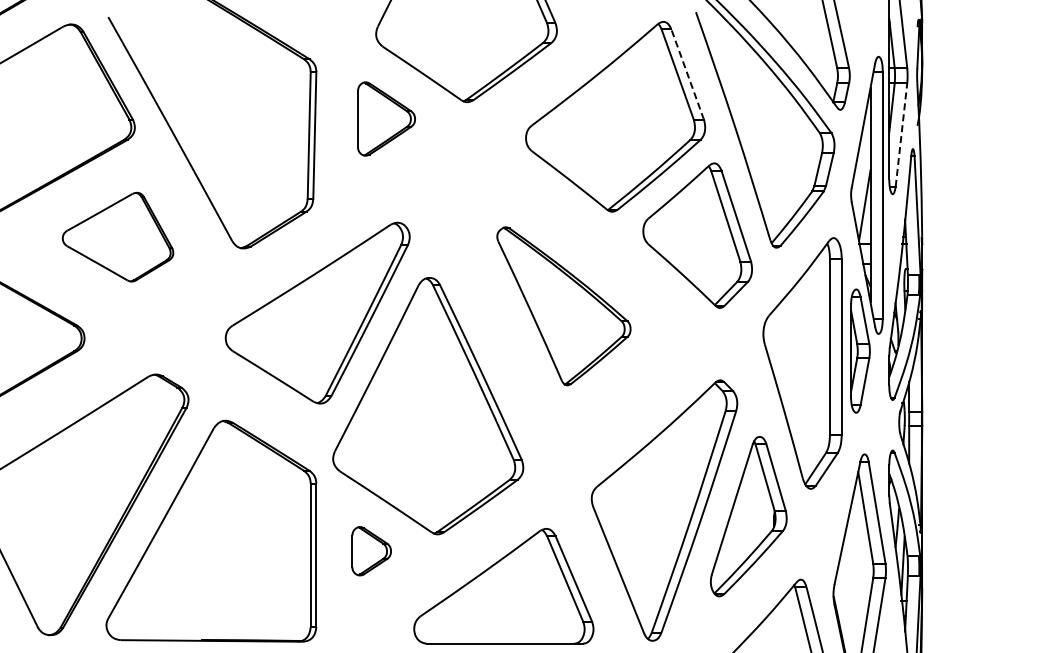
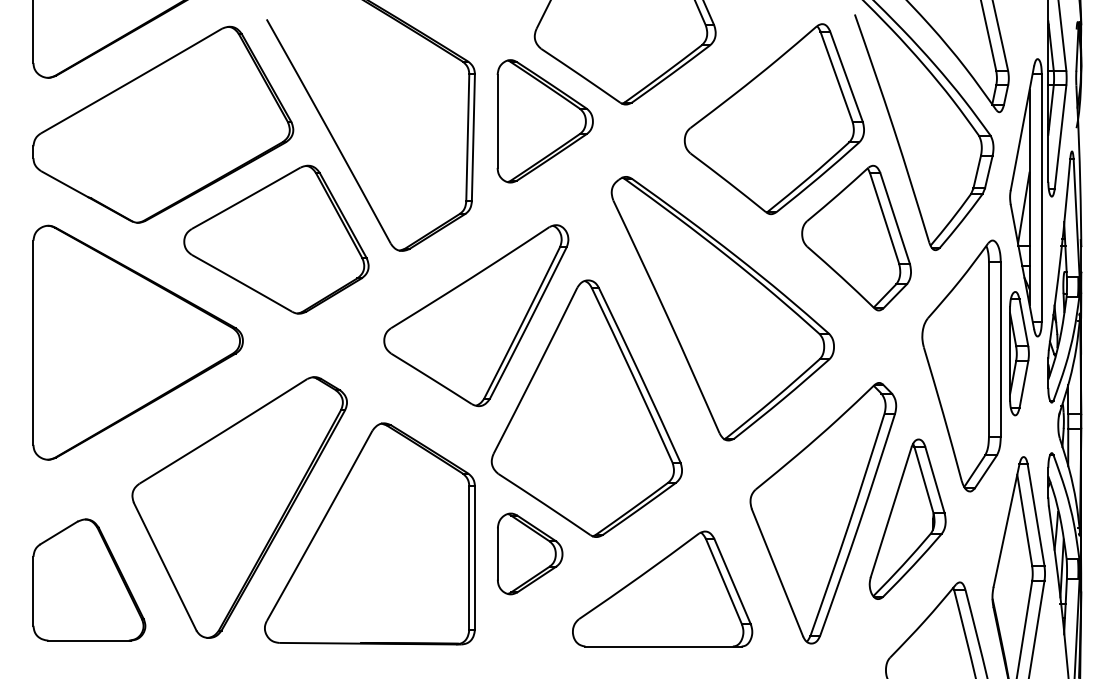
line: (687, 74) -> (846, 76), dashed -> solid
part: (385, 119) -> (544, 121), size x1.67
line: (901, 134) -> (1060, 136), dashed -> solid
part: (118, 237) -> (276, 239), size x1.67
part: (563, 305) -> (722, 308), size x1.67
part: (371, 550) -> (530, 553), size x1.67

